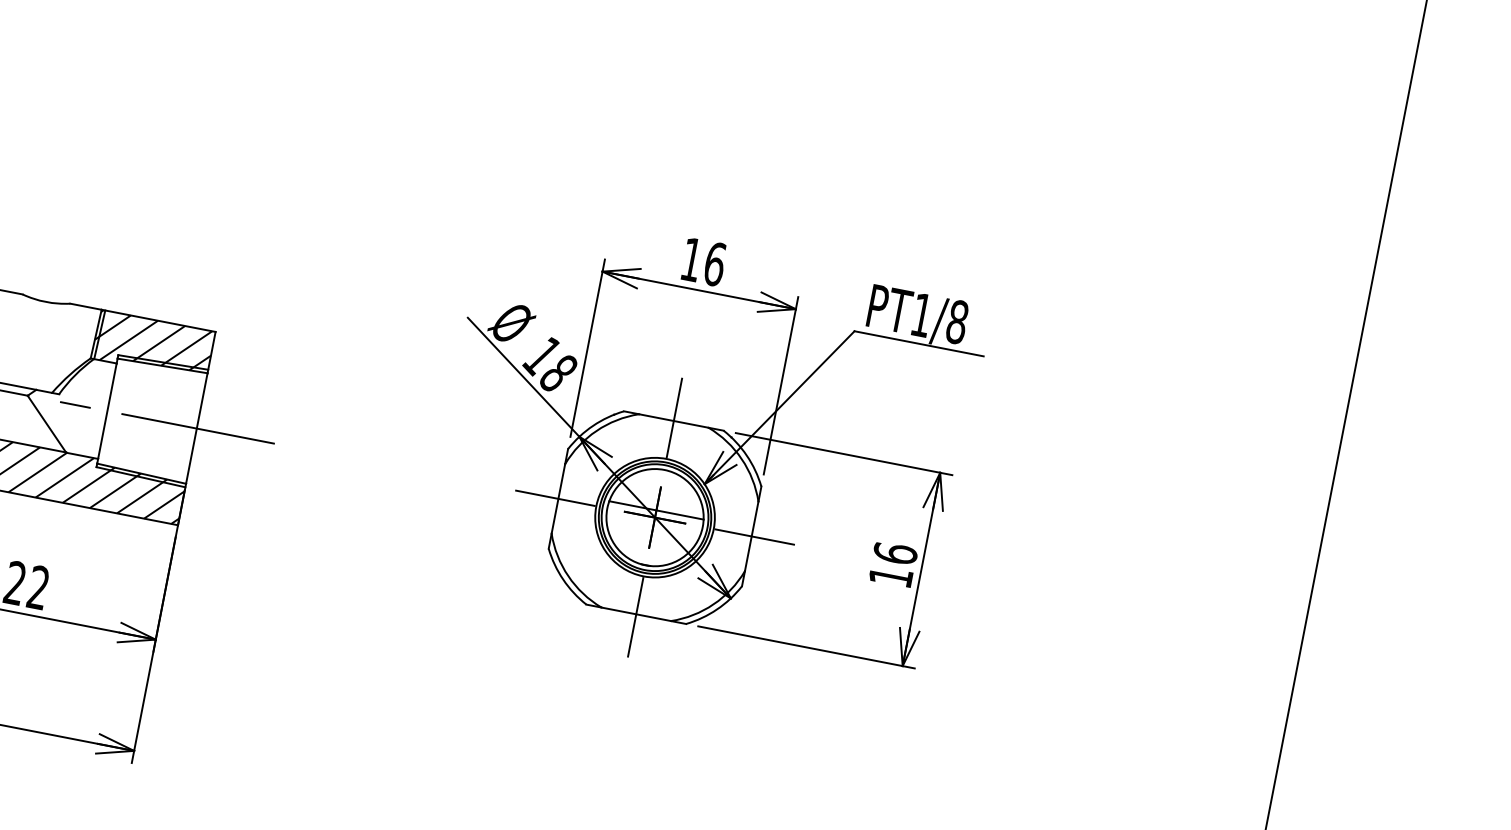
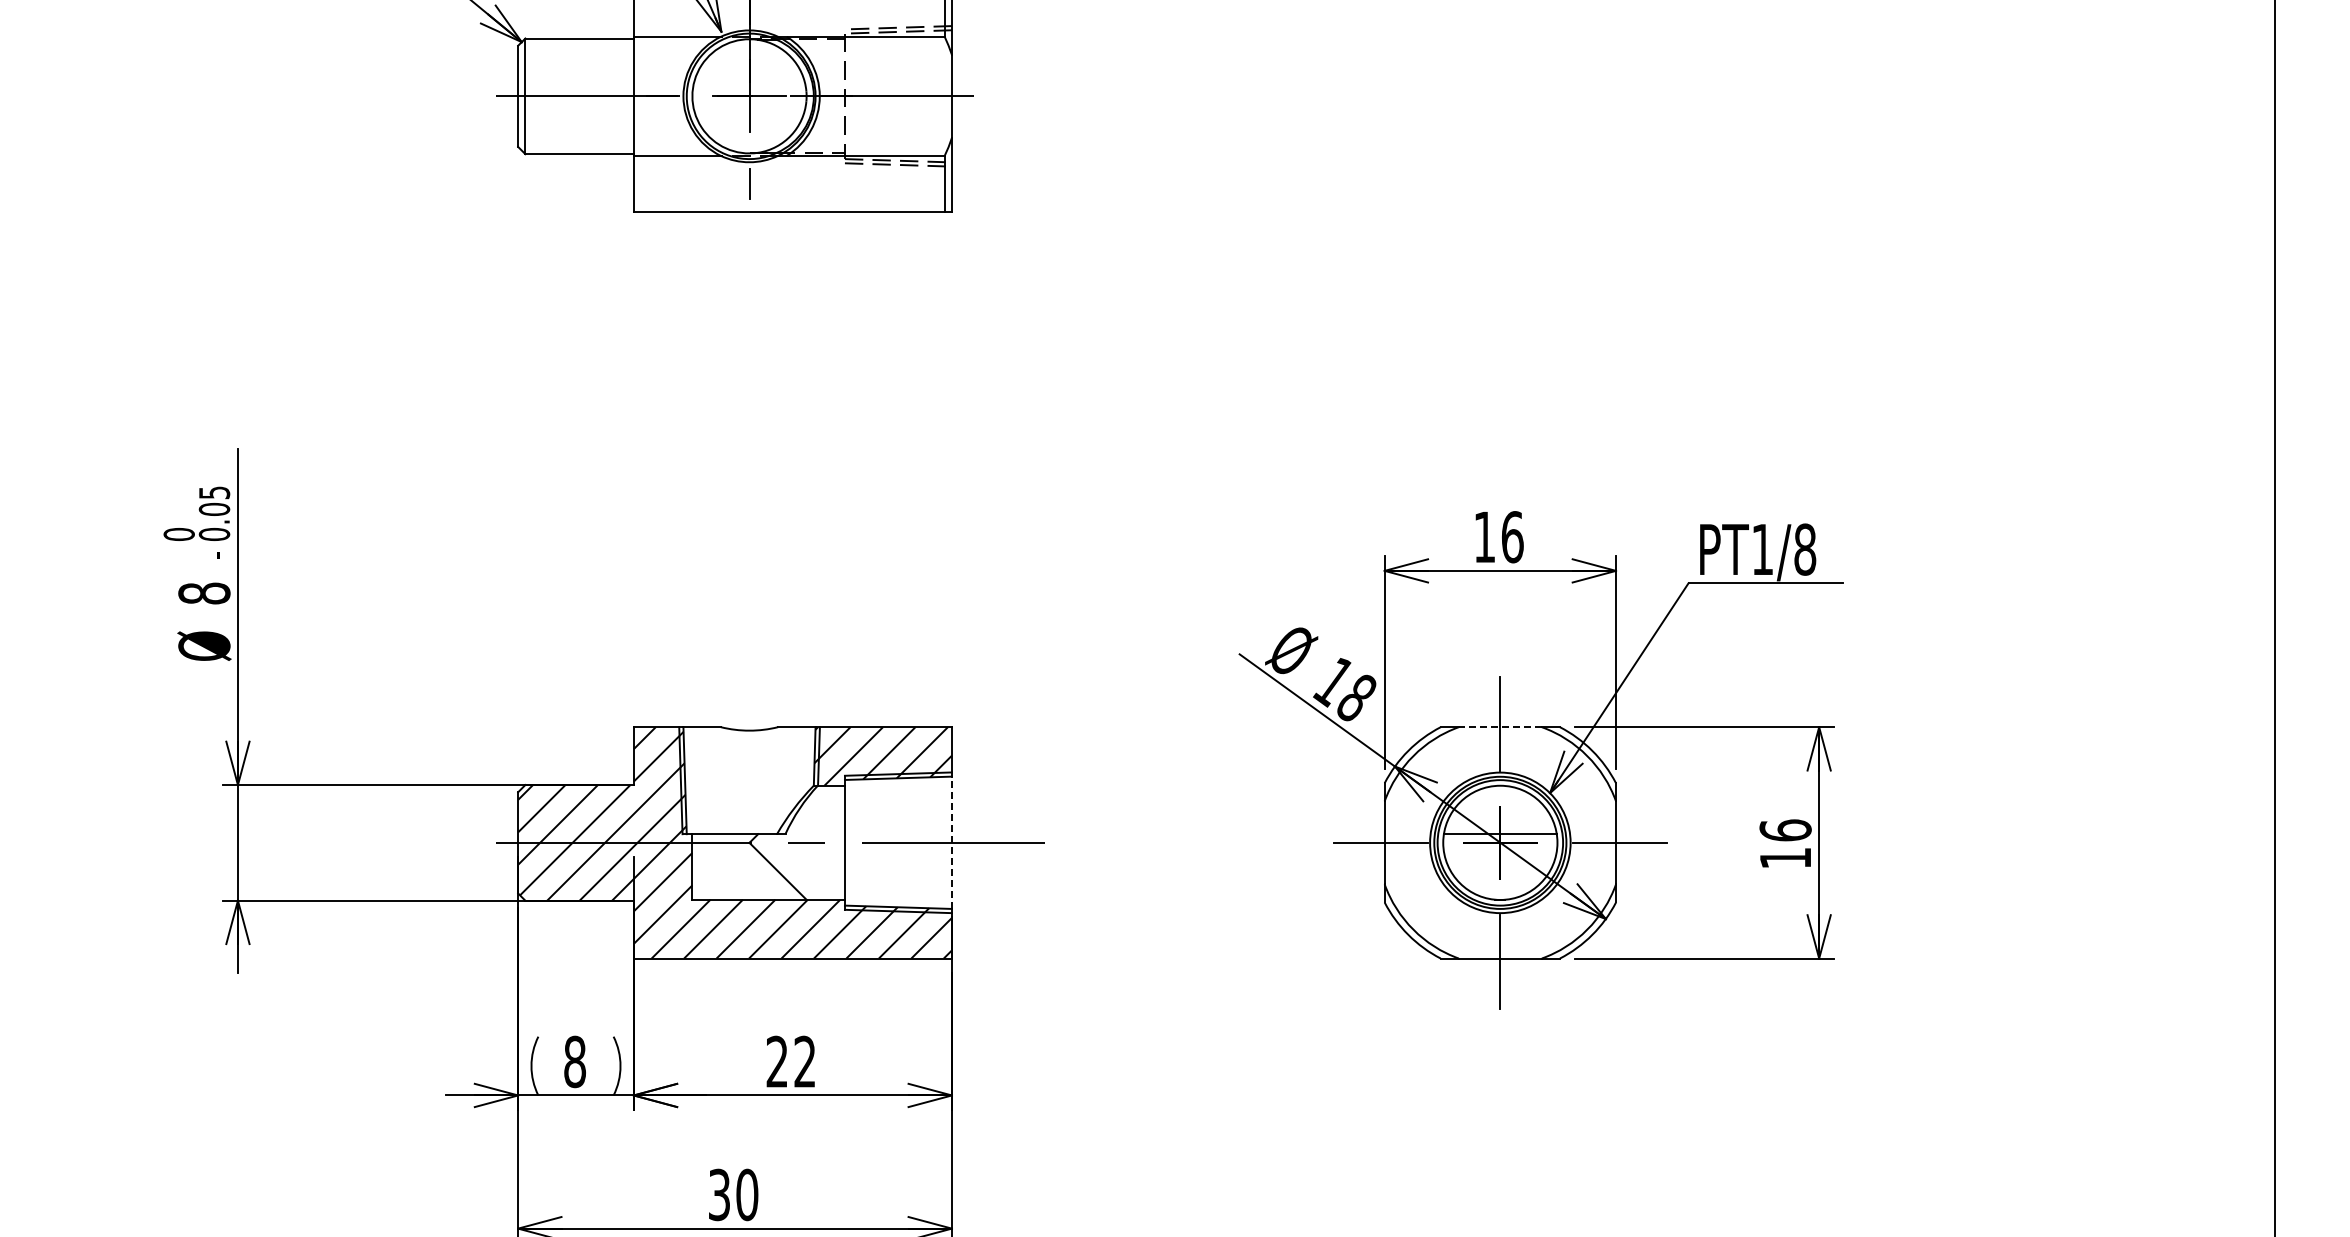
line: (673, 421) -> (1500, 727), solid -> dashed
line: (196, 428) -> (951, 842), solid -> dashed

